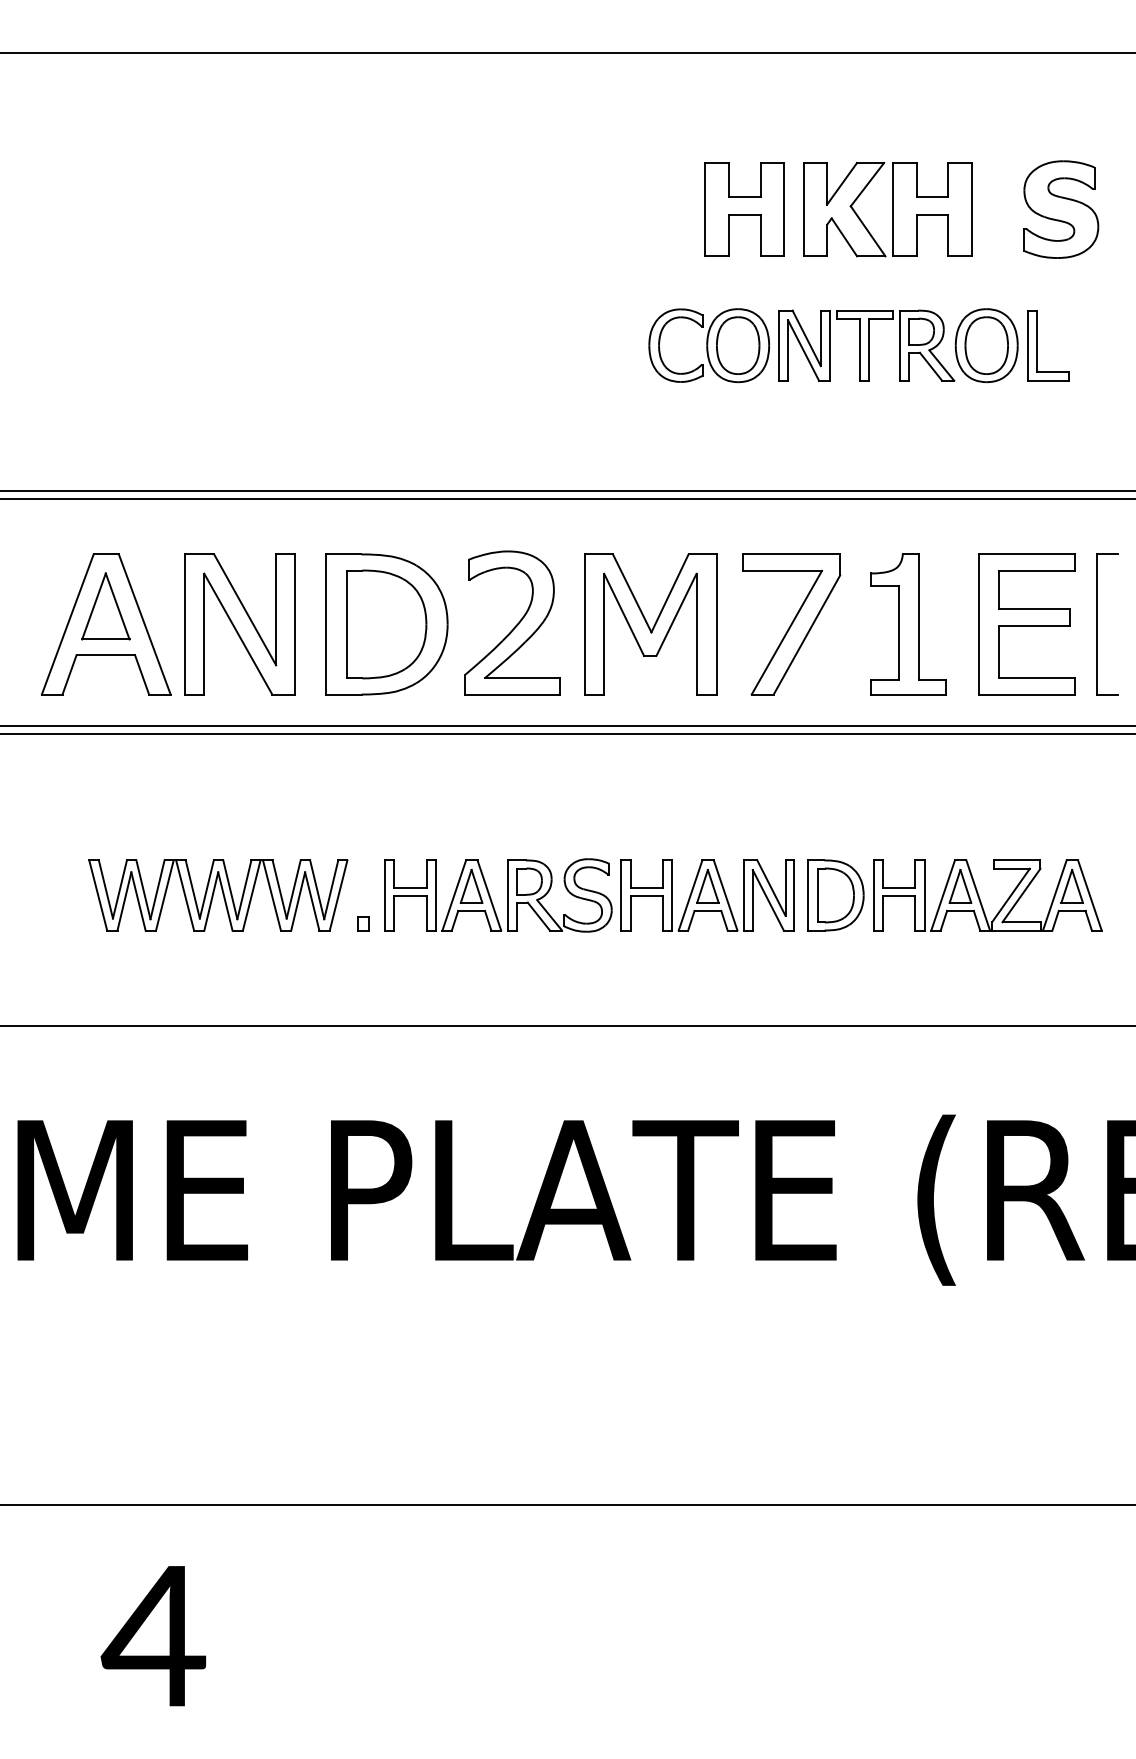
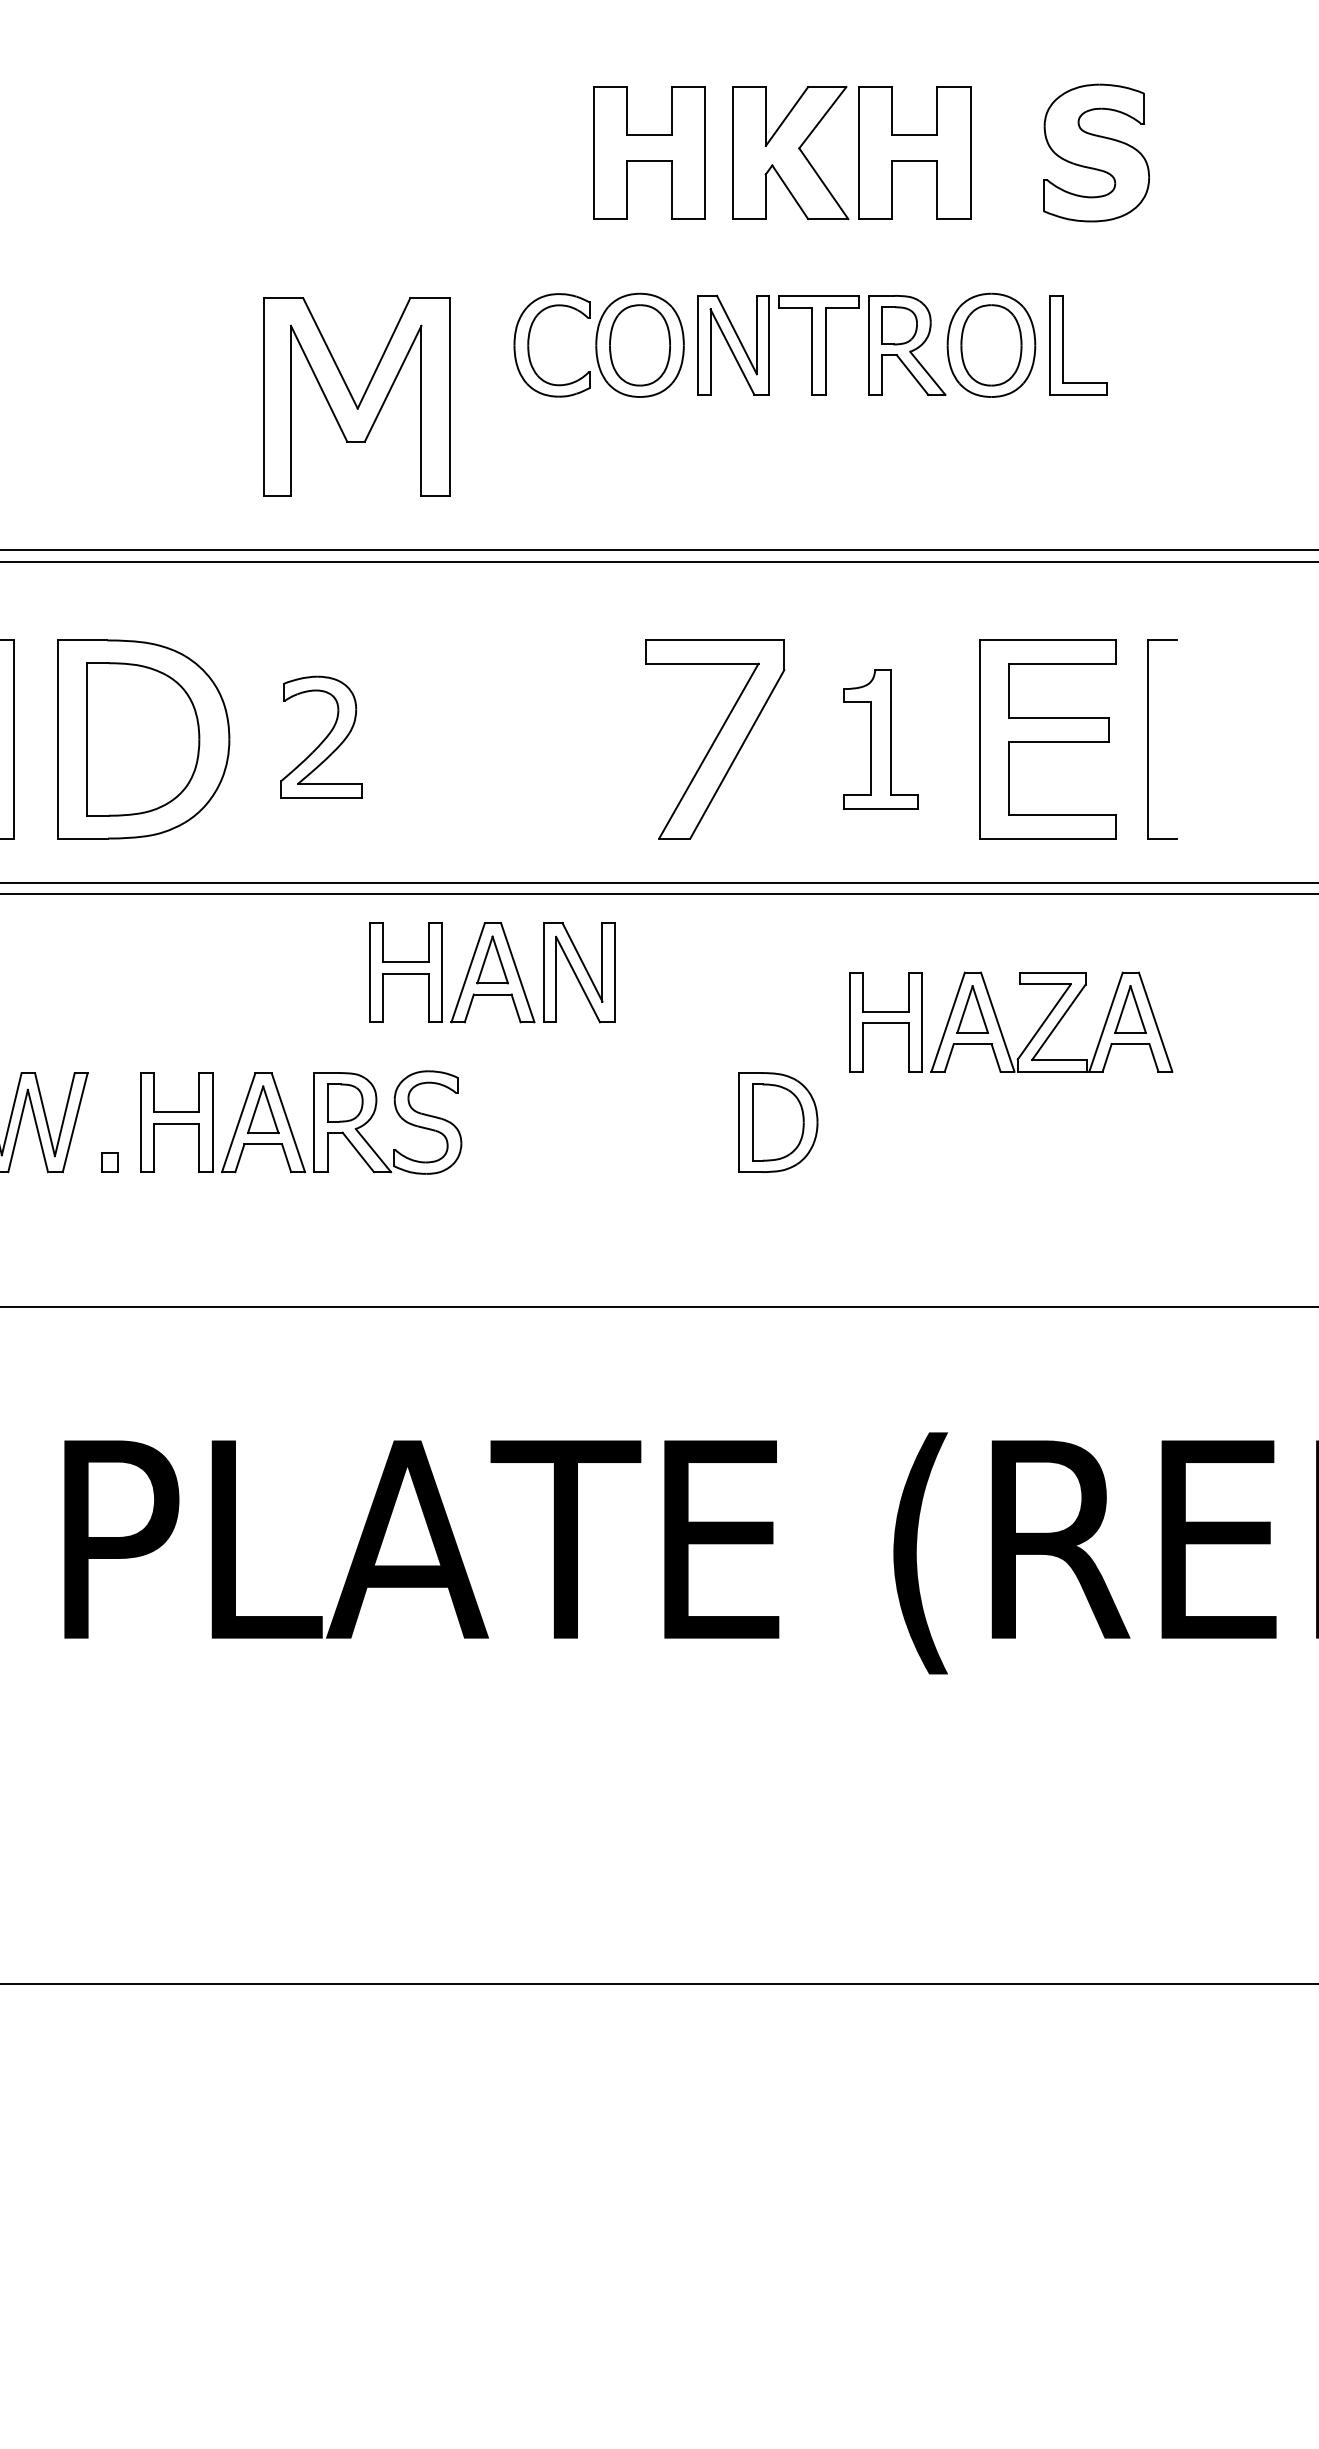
part: (512, 622) -> (321, 736), size x0.6
part: (650, 624) -> (356, 397), moved
part: (908, 624) -> (880, 739), size x0.7
part: (707, 895) -> (492, 972), moved
part: (980, 898) -> (1000, 1026), moved

